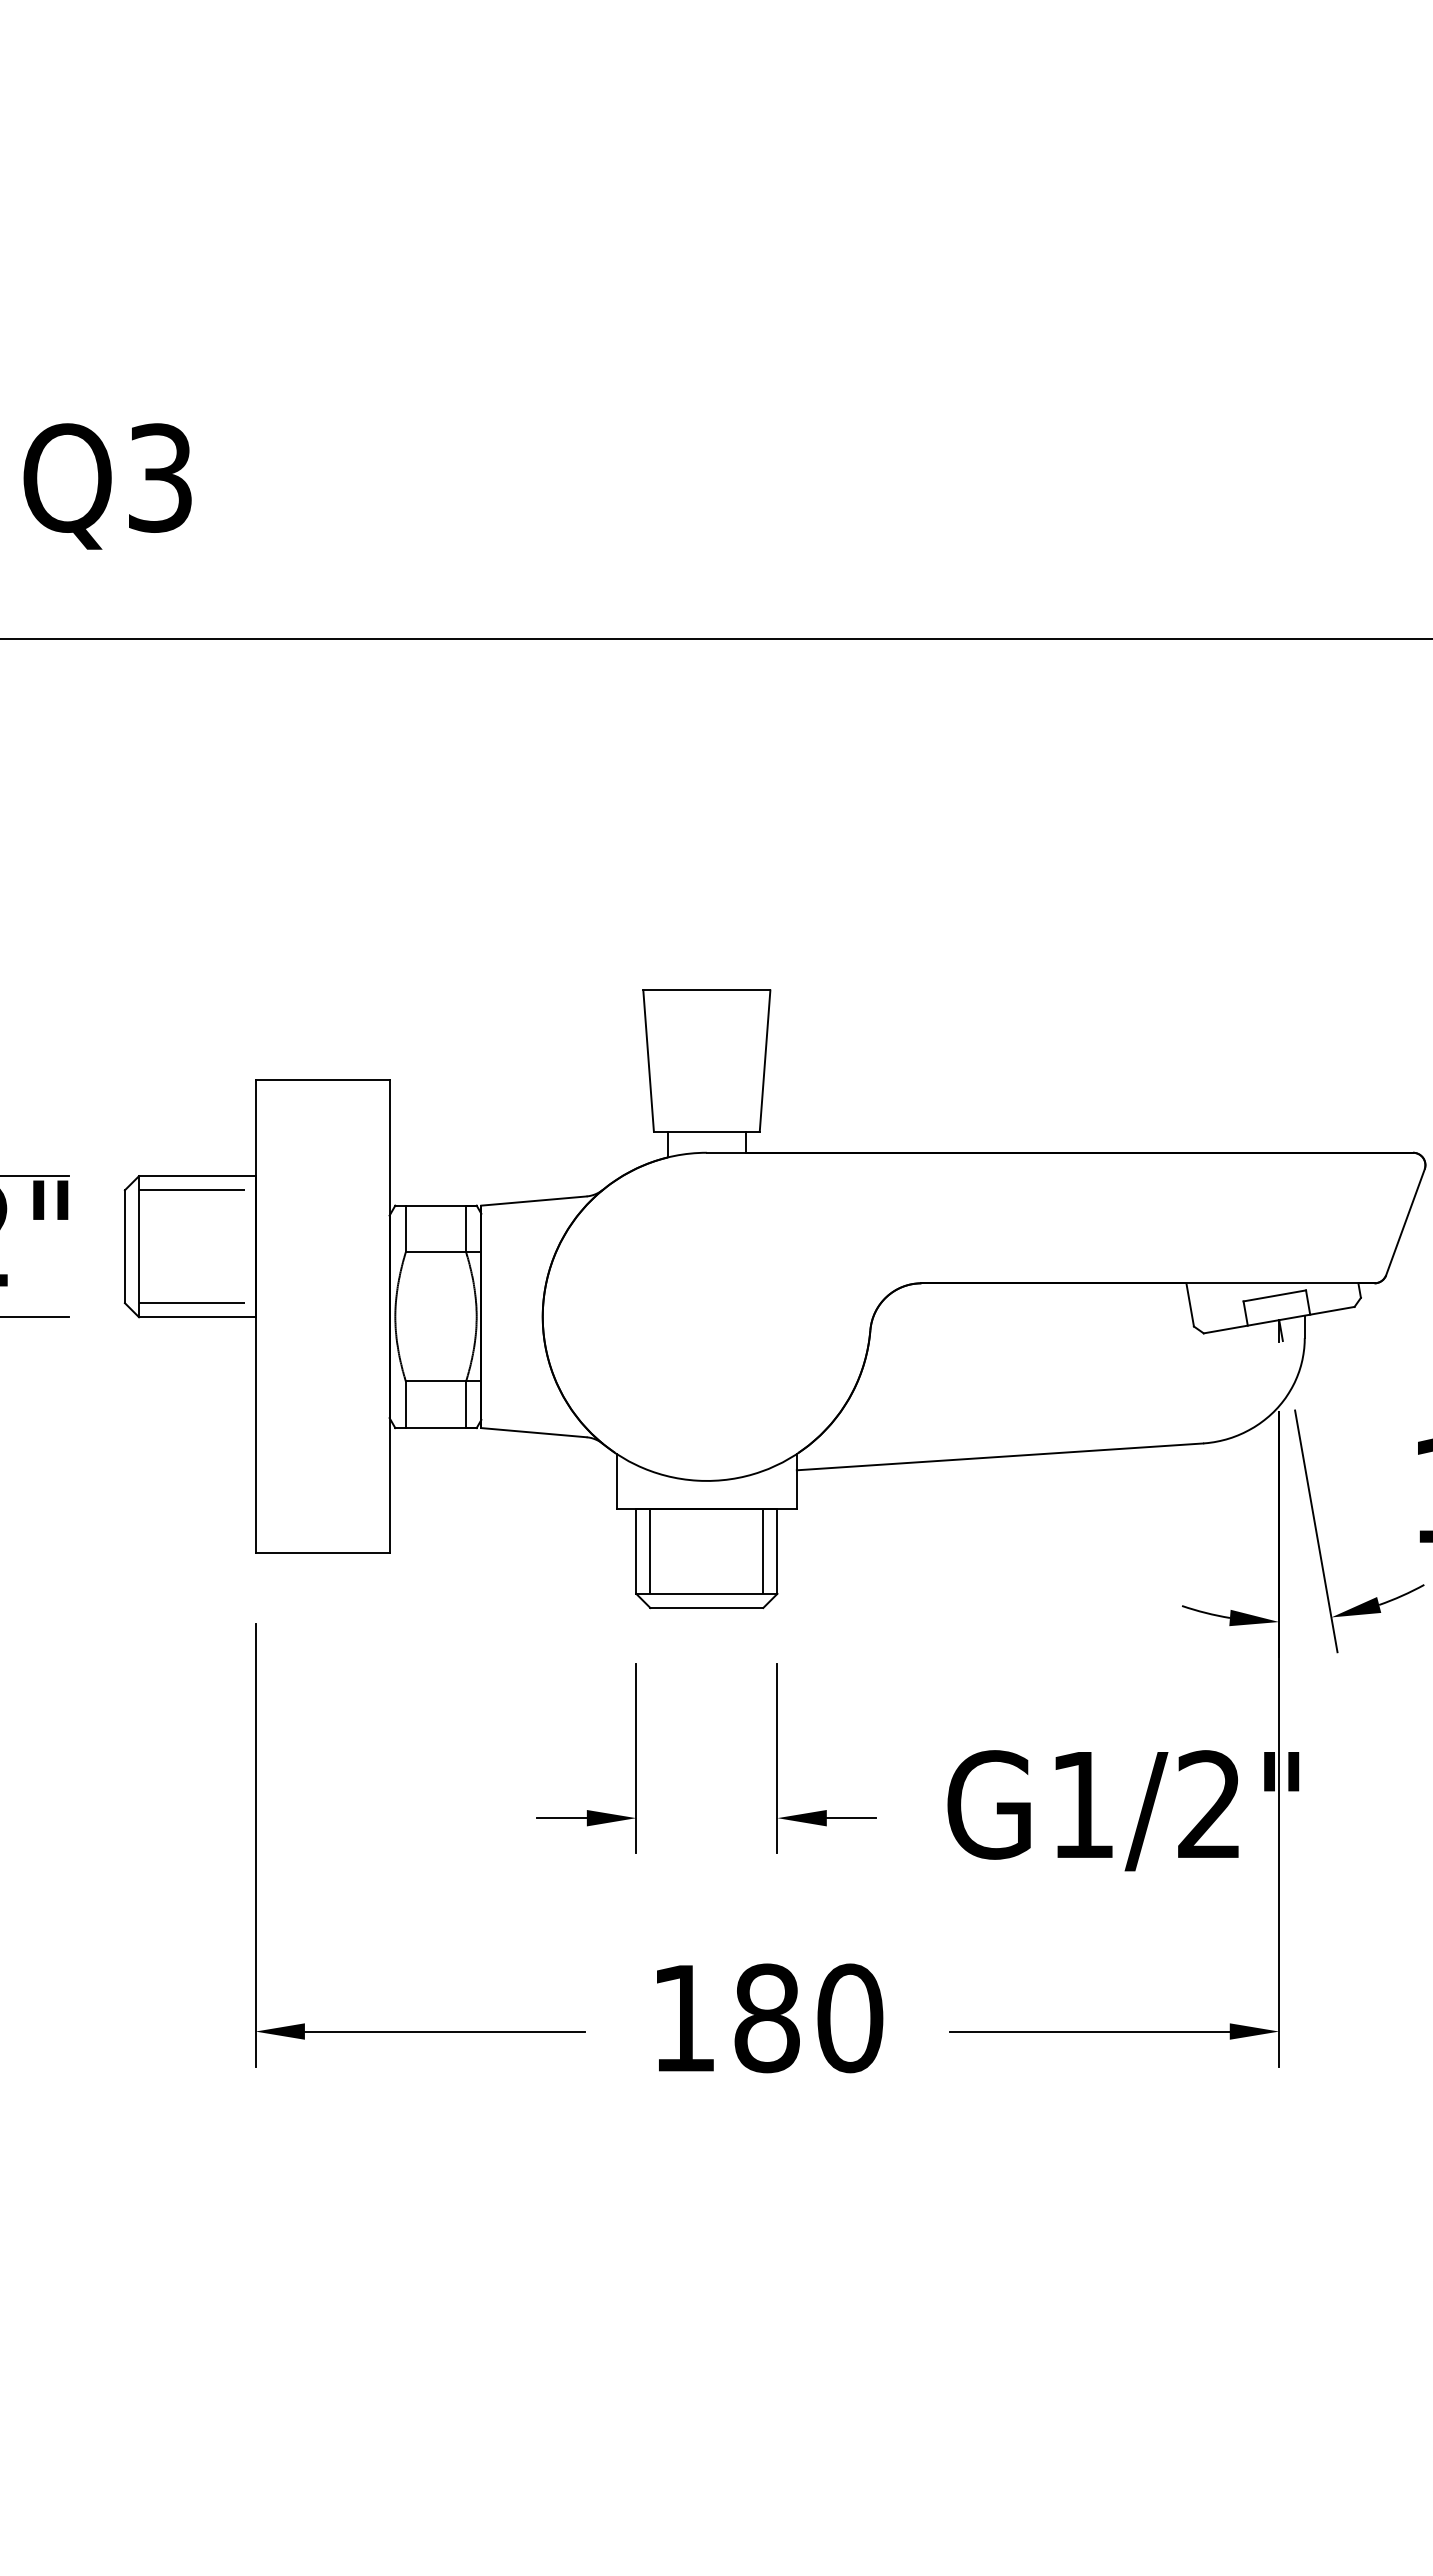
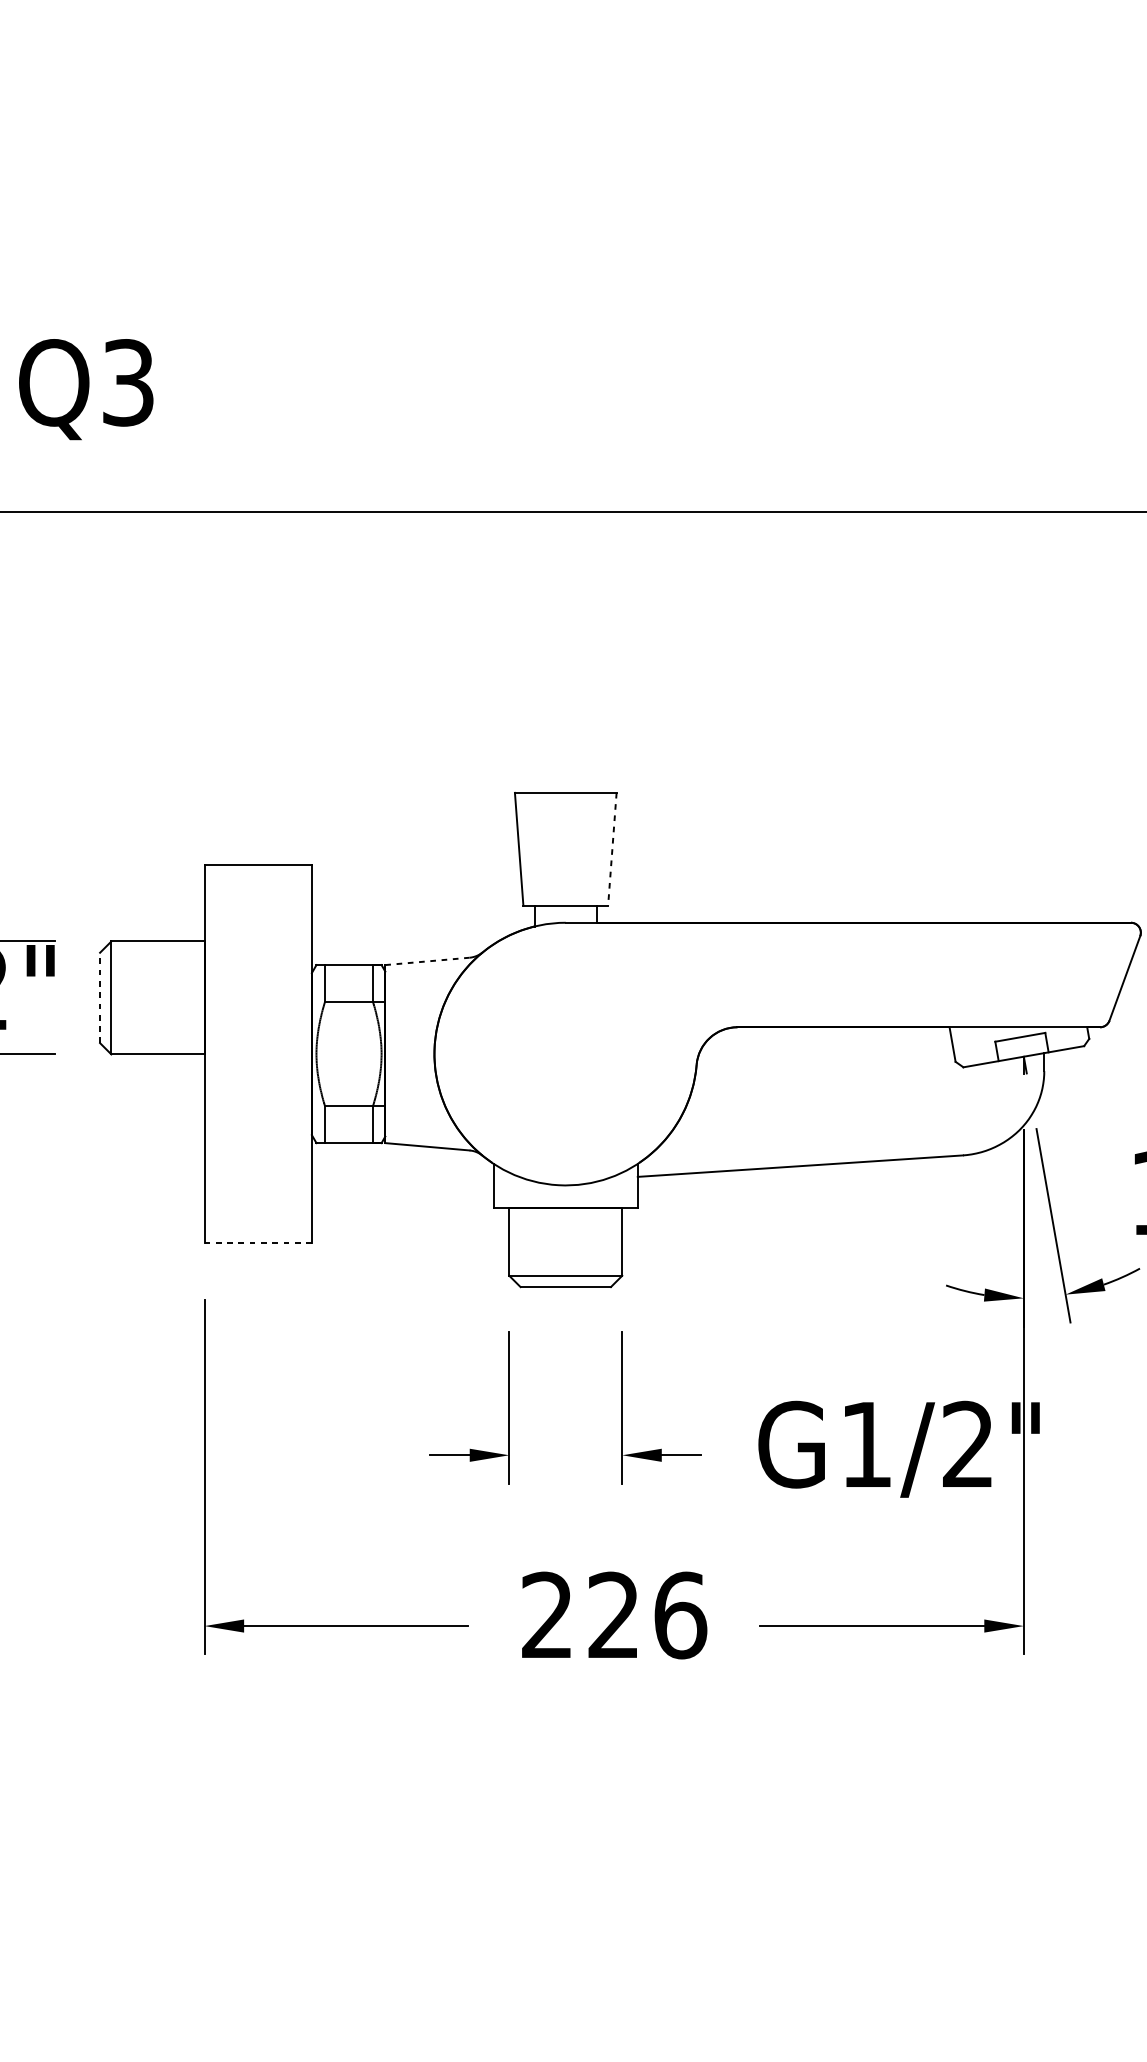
line: (765, 1061) -> (612, 849), solid -> dashed
line: (197, 1190) -> (158, 952), removed
line: (533, 1201) -> (427, 961), solid -> dashed
line: (124, 1246) -> (99, 997), solid -> dashed
line: (197, 1303) -> (158, 1043), removed
line: (650, 1551) -> (520, 1241), removed
line: (763, 1551) -> (611, 1241), removed
line: (323, 1553) -> (258, 1243), solid -> dashed
text: (767, 2018) -> (614, 1615), 180 -> 226

